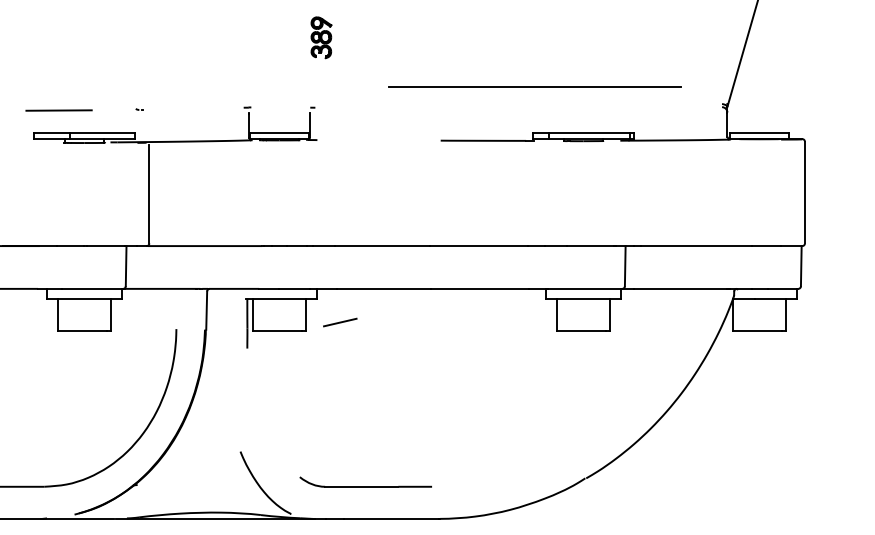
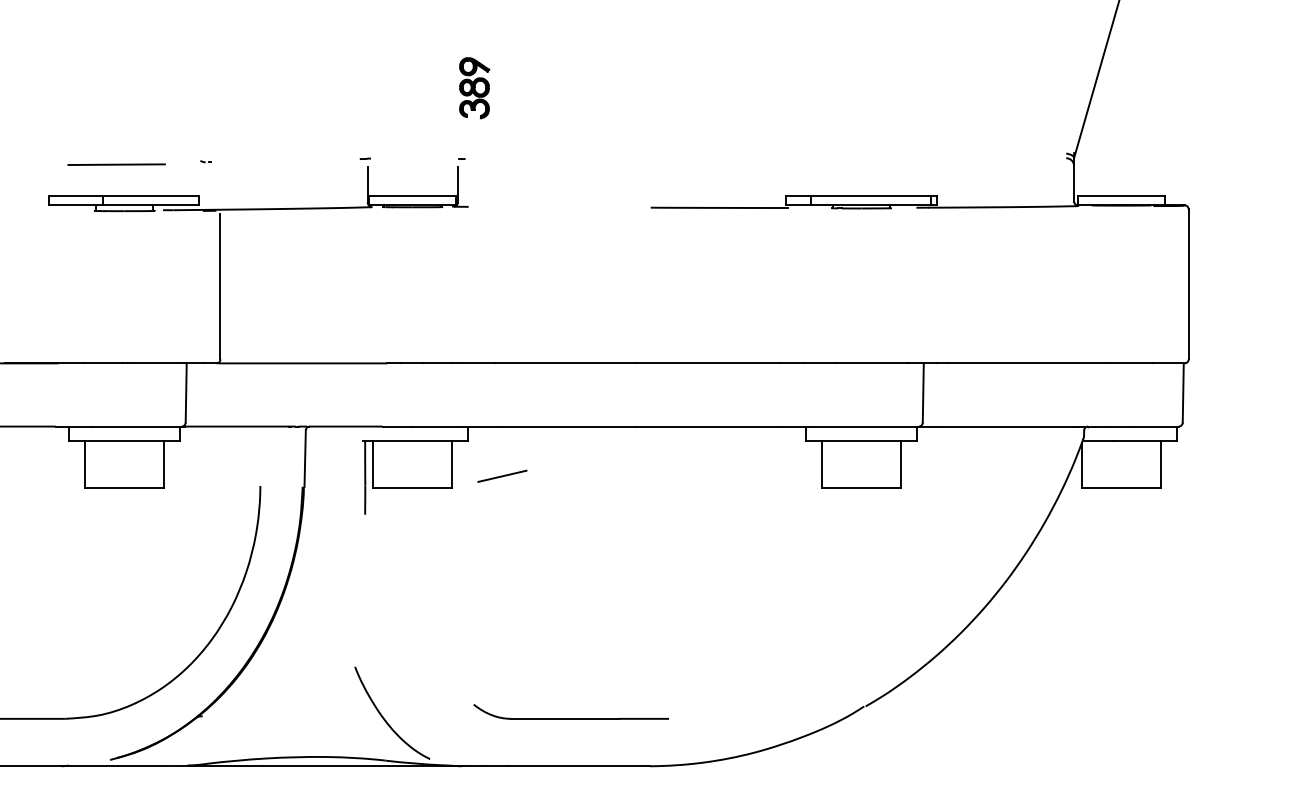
part: (321, 37) -> (474, 87), moved
line: (534, 86) -> (789, 127), removed
line: (58, 110) -> (115, 164), moved
part: (365, 481) -> (570, 711), moved

